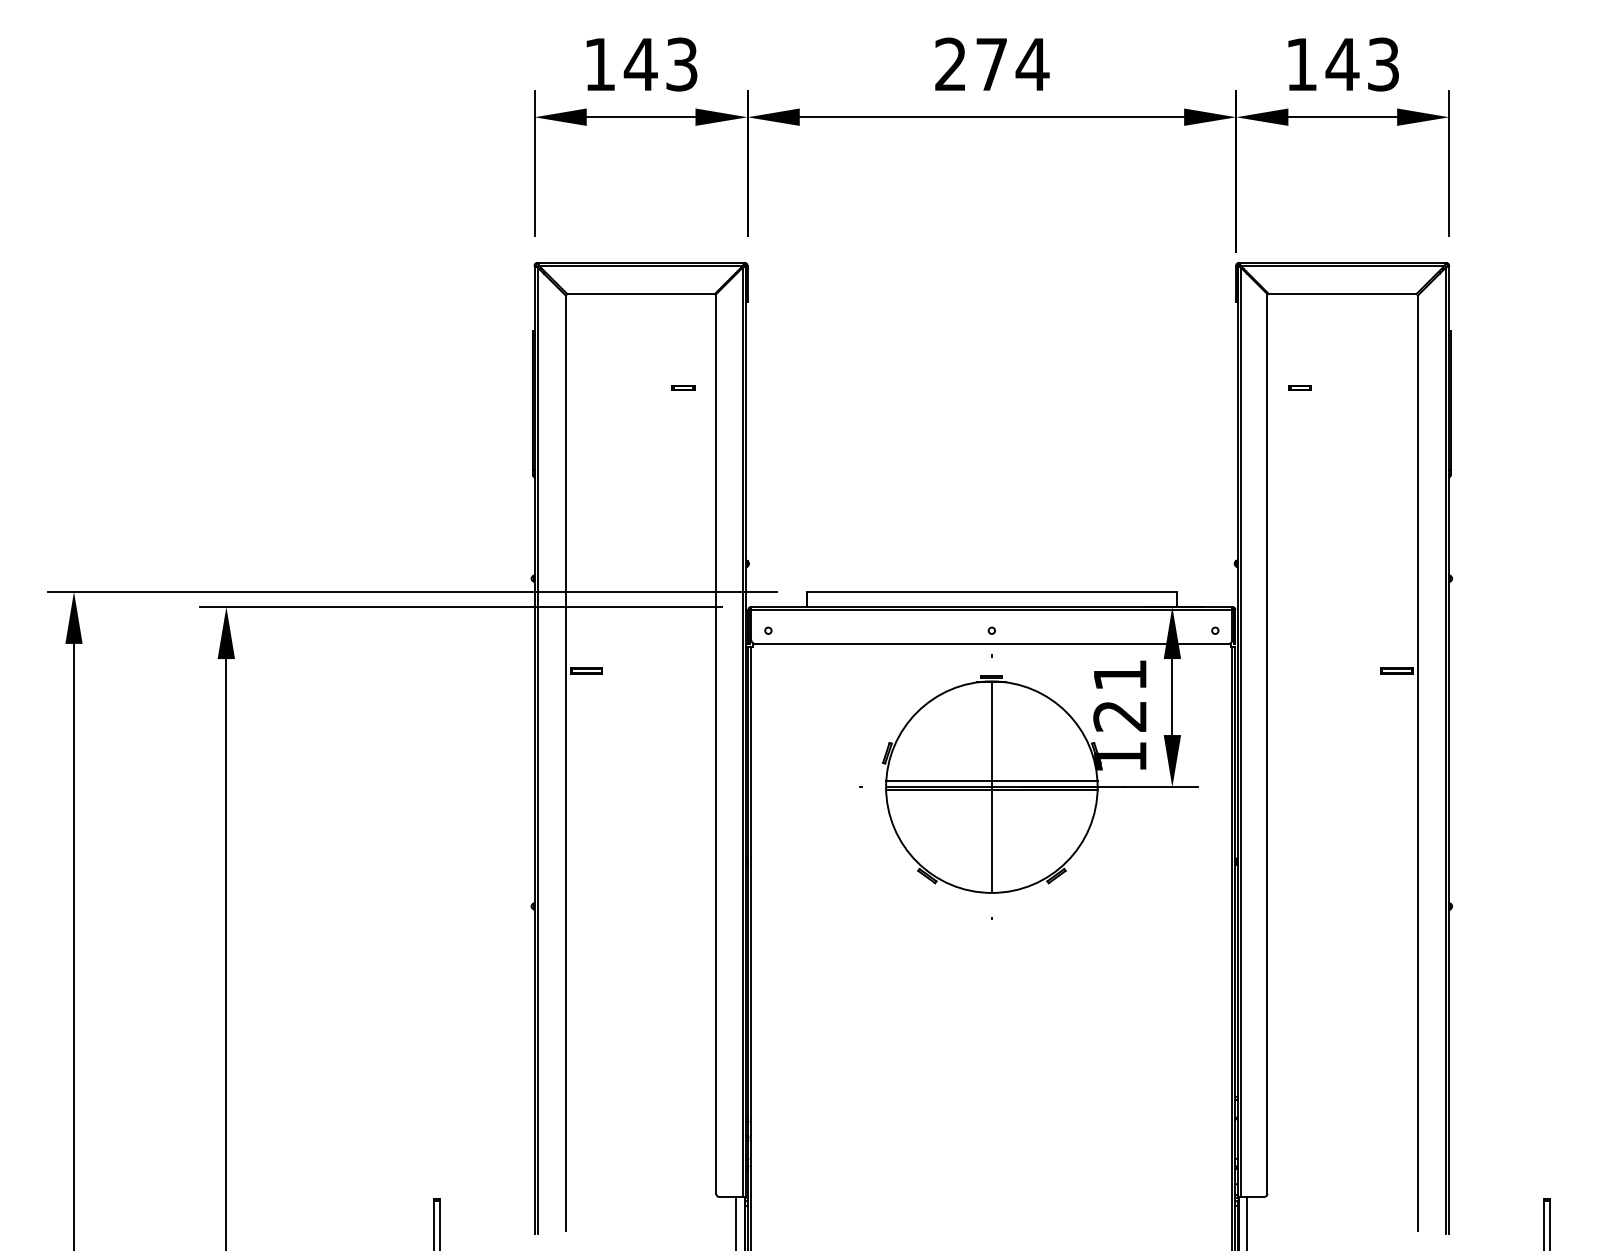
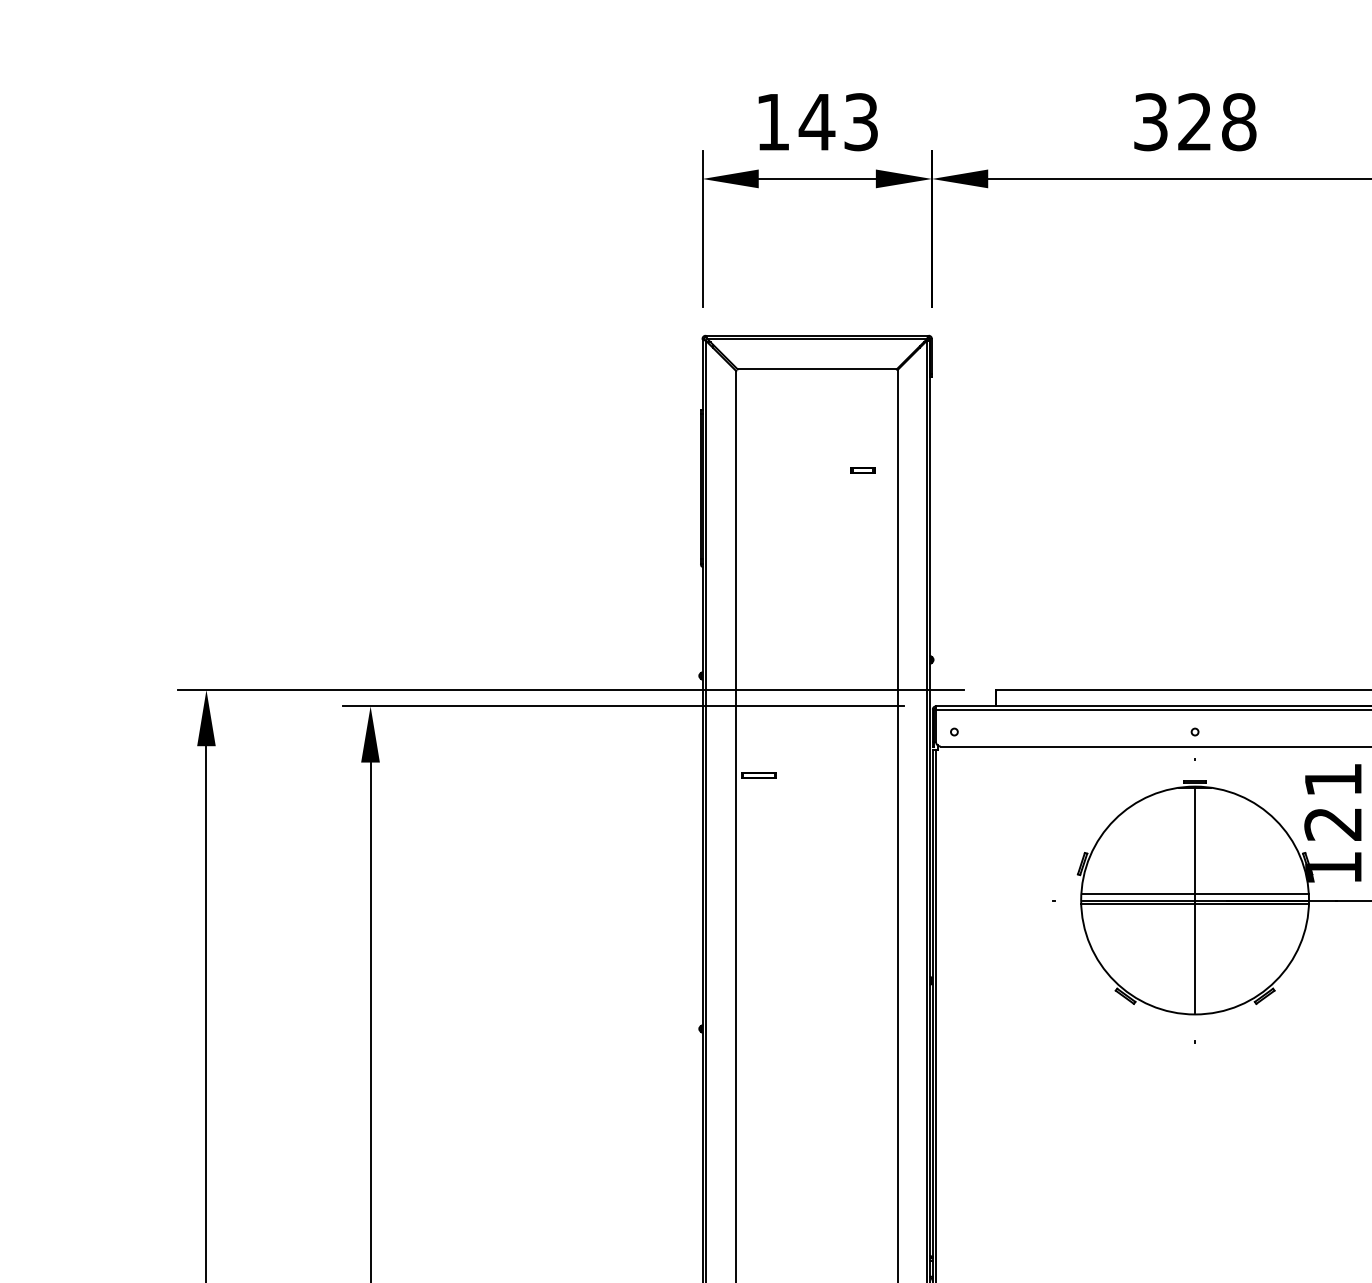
text: (992, 64) -> (1195, 122), 274 -> 328

